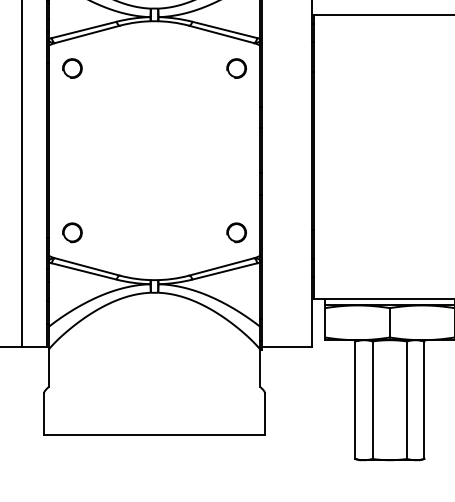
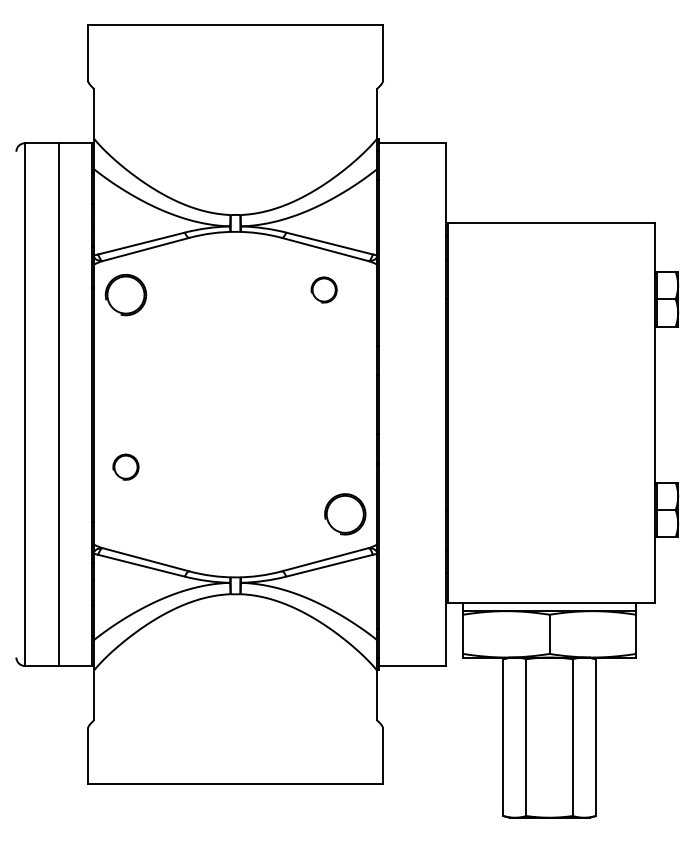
part: (72, 68) -> (125, 294), size x1.6
part: (236, 68) -> (323, 289), moved
part: (72, 232) -> (125, 466), moved
part: (236, 232) -> (344, 513), size x1.6

